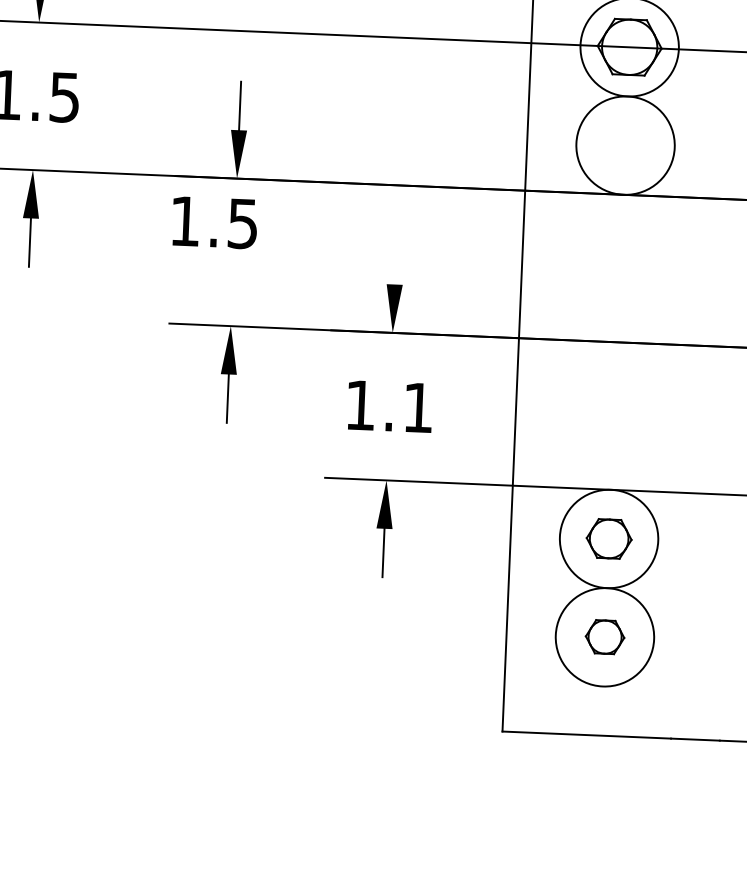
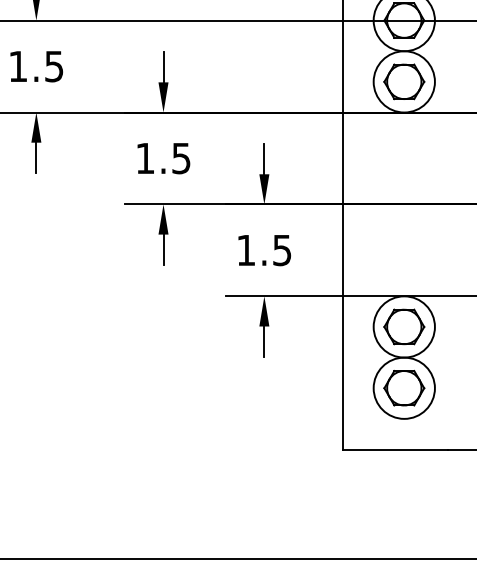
part: (625, 145) -> (404, 81), added
text: (214, 222) -> (163, 158), moved
line: (395, 260) -> (264, 159), added
text: (418, 408) -> (282, 250), 1.1 -> 1.5
part: (609, 538) -> (404, 326), size x1.43
part: (605, 636) -> (404, 387), size x1.67

